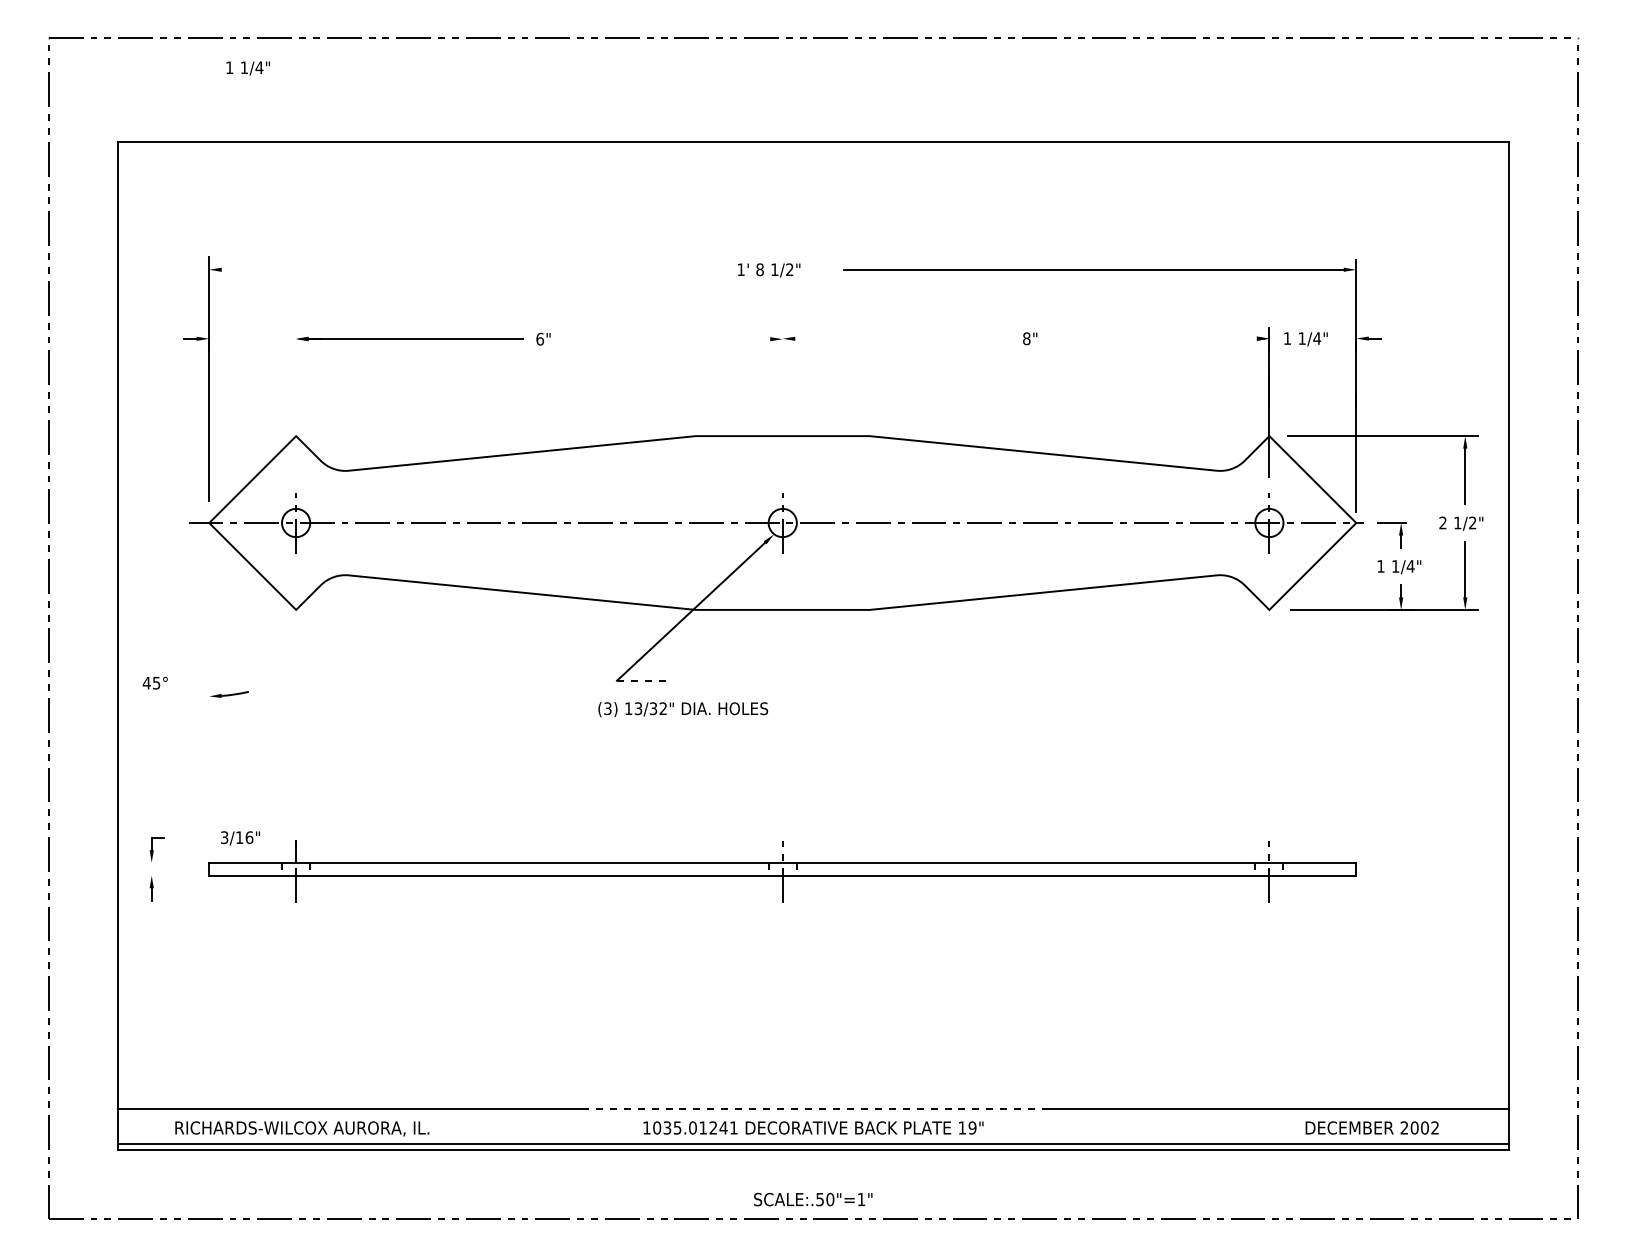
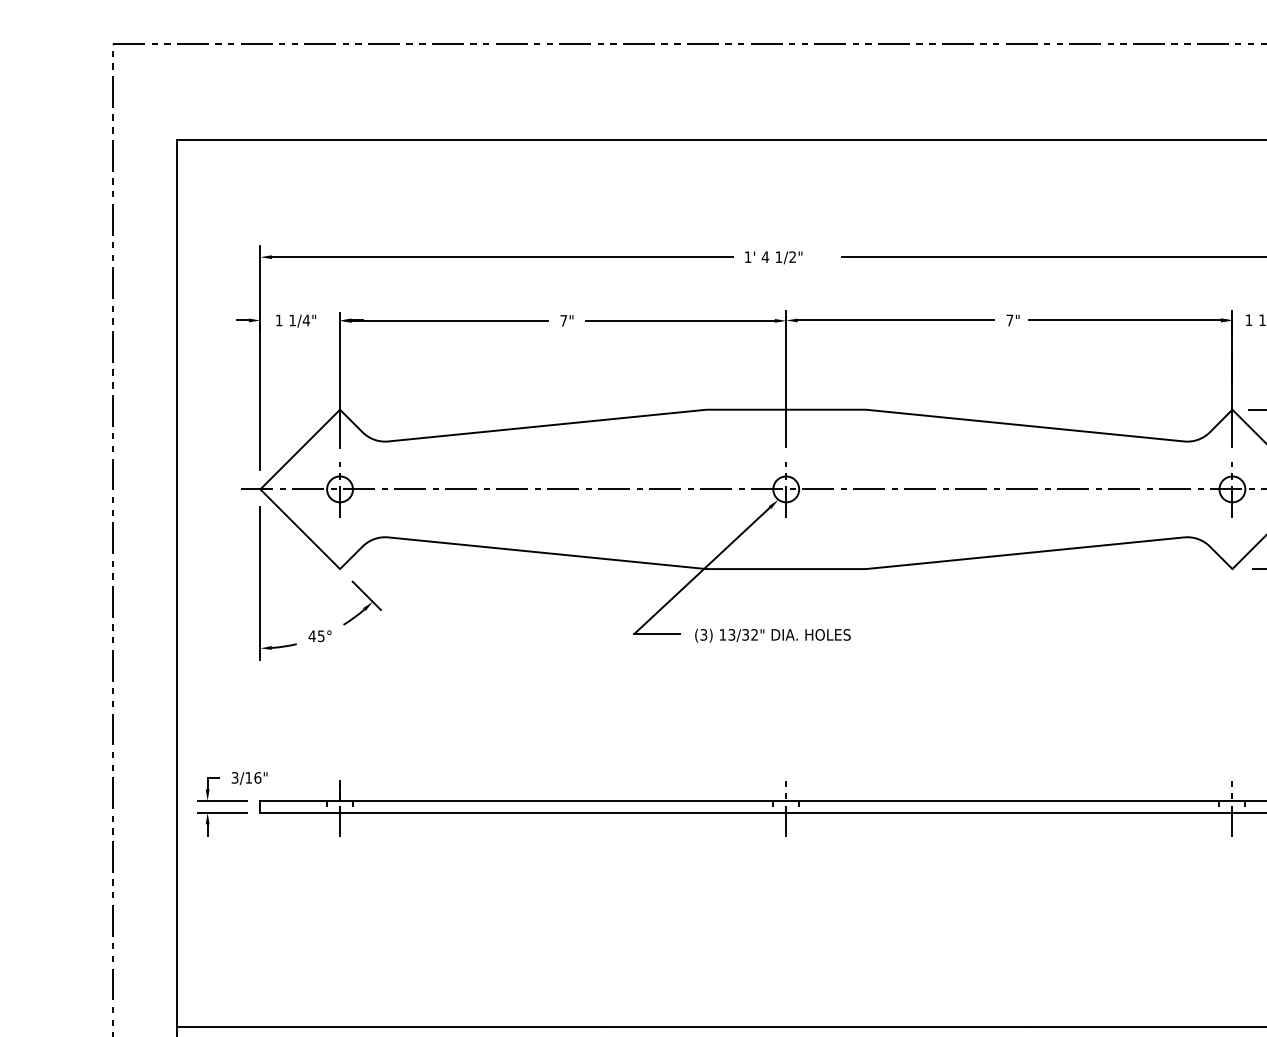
text: (247, 68) -> (295, 321), moved
line: (472, 269) -> (501, 256), added
text: (760, 269) -> (765, 256), 8 -> 4
text: (540, 338) -> (564, 320), 6" -> 7"
line: (902, 338) -> (896, 320), added
text: (1026, 338) -> (1009, 320), 8" -> 7"
line: (1151, 338) -> (1124, 320), added
line: (667, 339) -> (680, 321), added
line: (782, 402) -> (786, 378), added
line: (296, 404) -> (340, 380), added
line: (209, 625) -> (260, 583), added
part: (320, 646) -> (362, 602), added
line: (642, 680) -> (657, 633), dashed -> solid
text: (154, 682) -> (319, 635), moved
text: (683, 709) -> (773, 635), moved
text: (240, 838) -> (249, 778), moved
line: (168, 862) -> (223, 800), added
line: (168, 875) -> (223, 812), added
line: (813, 1109) -> (814, 1027), dashed -> solid

